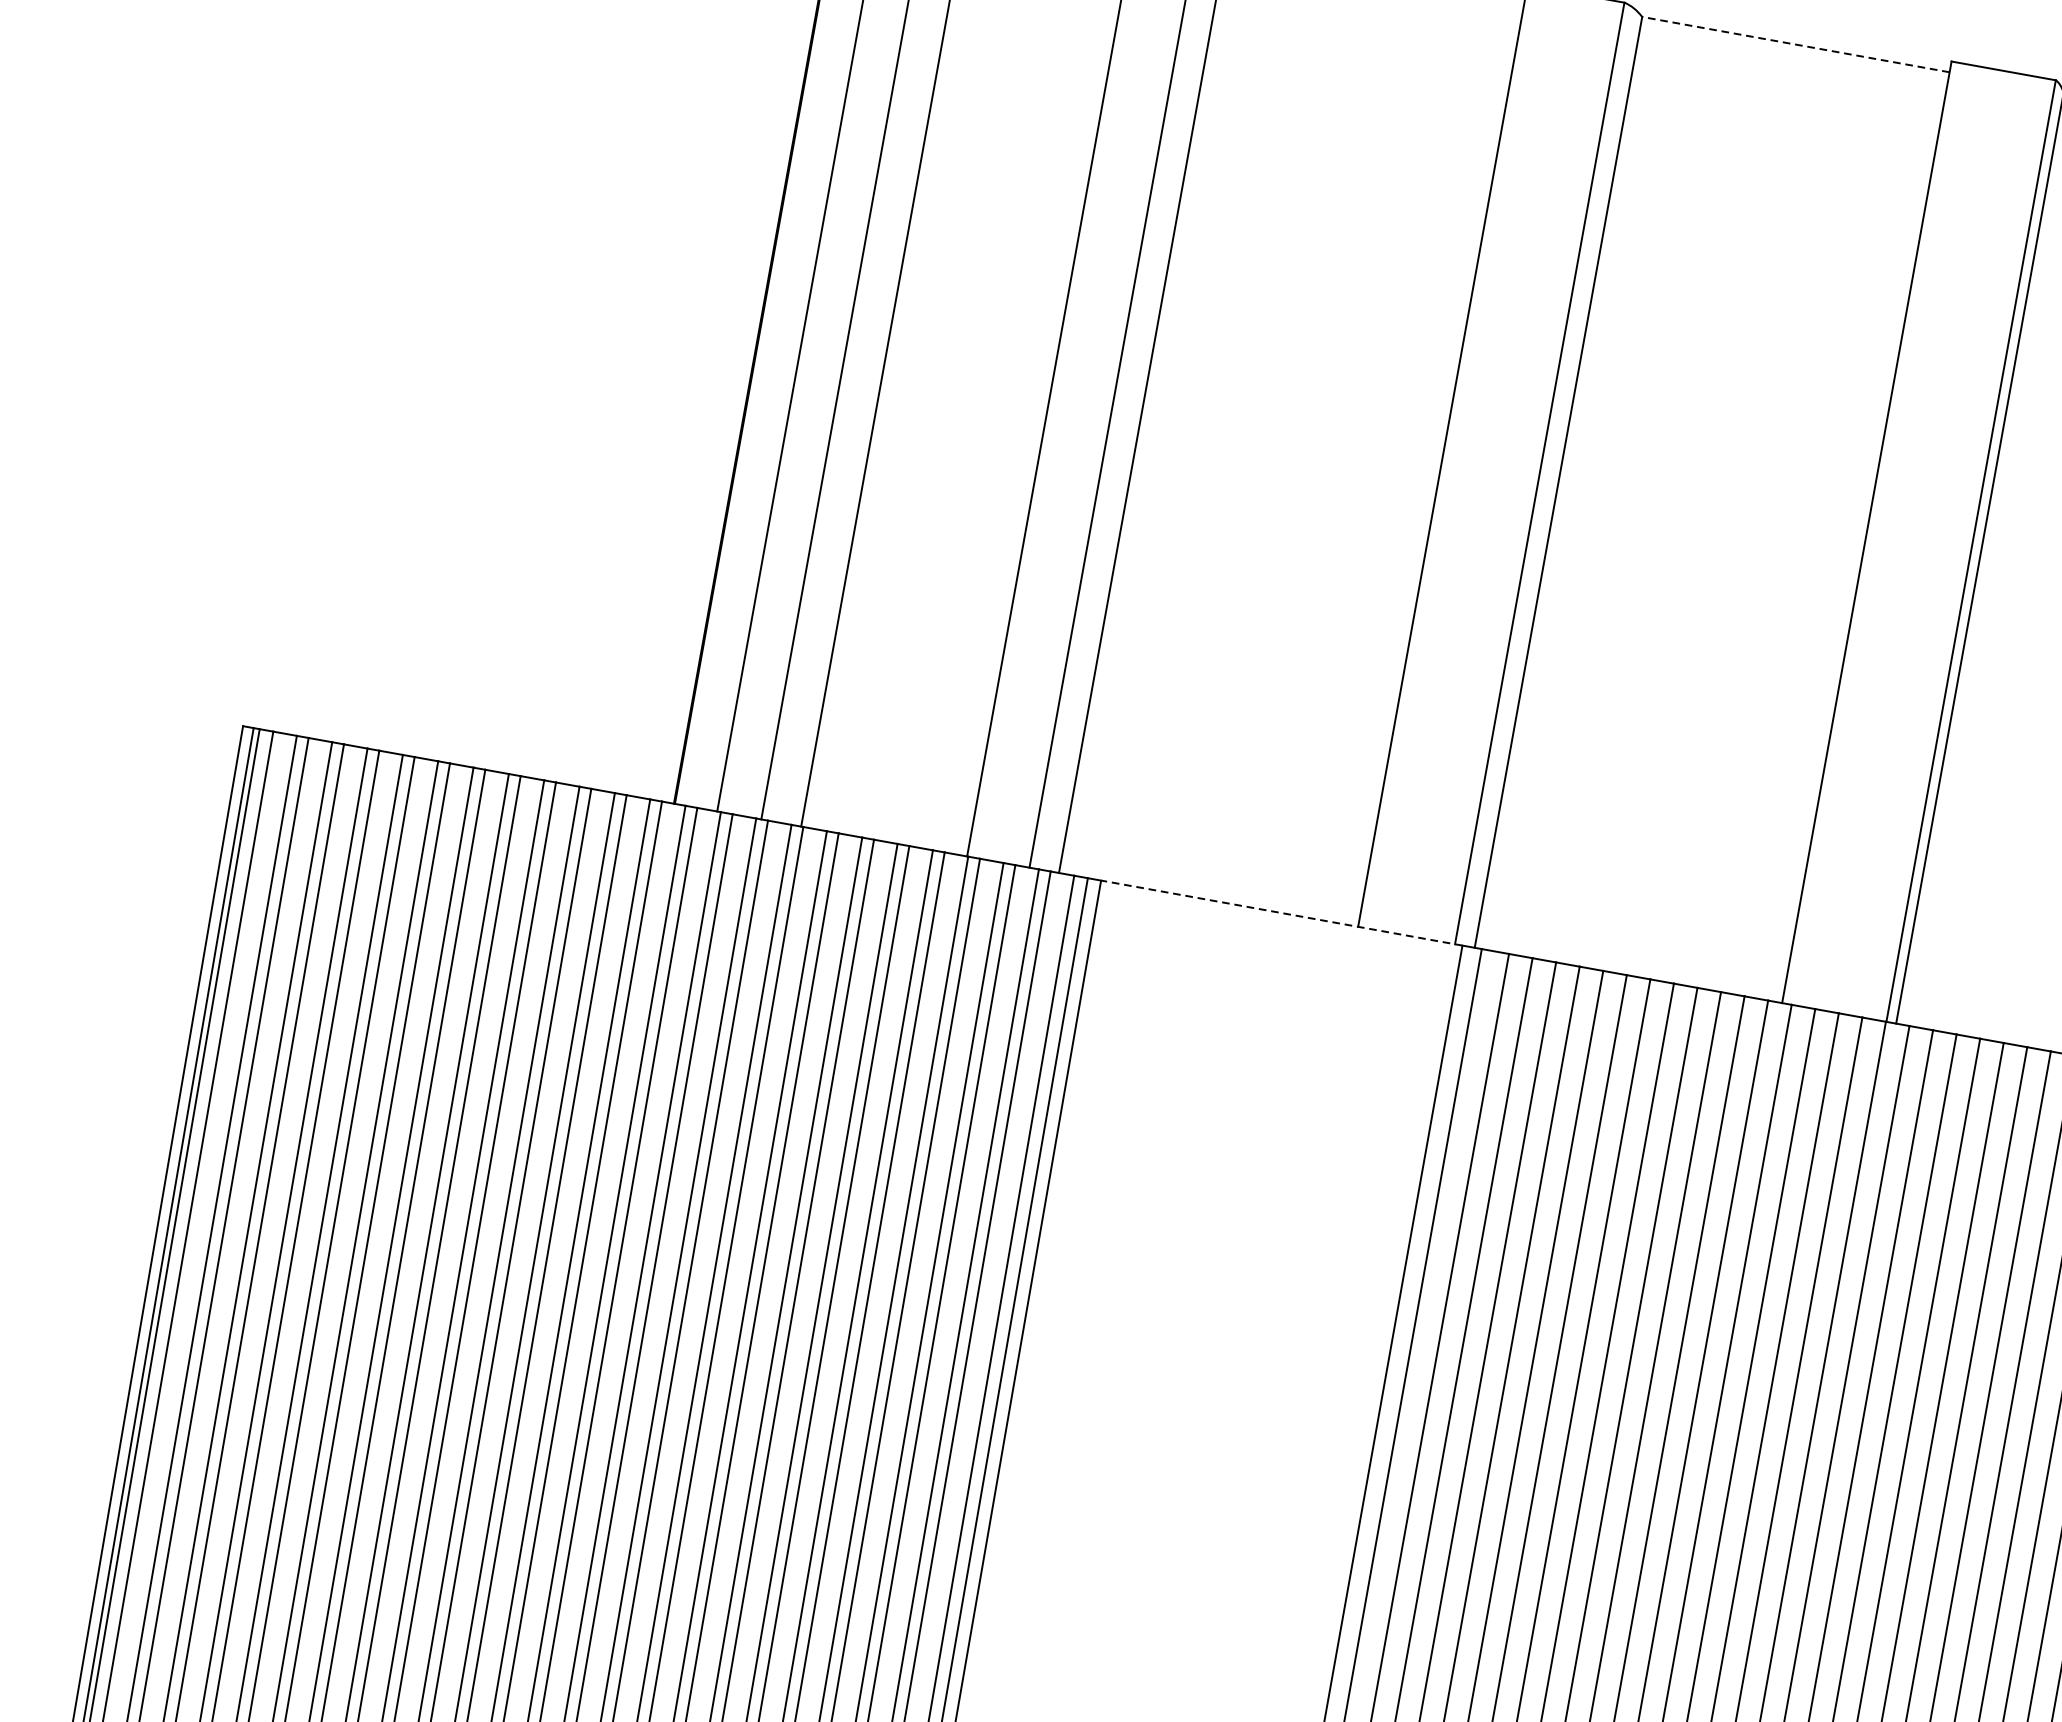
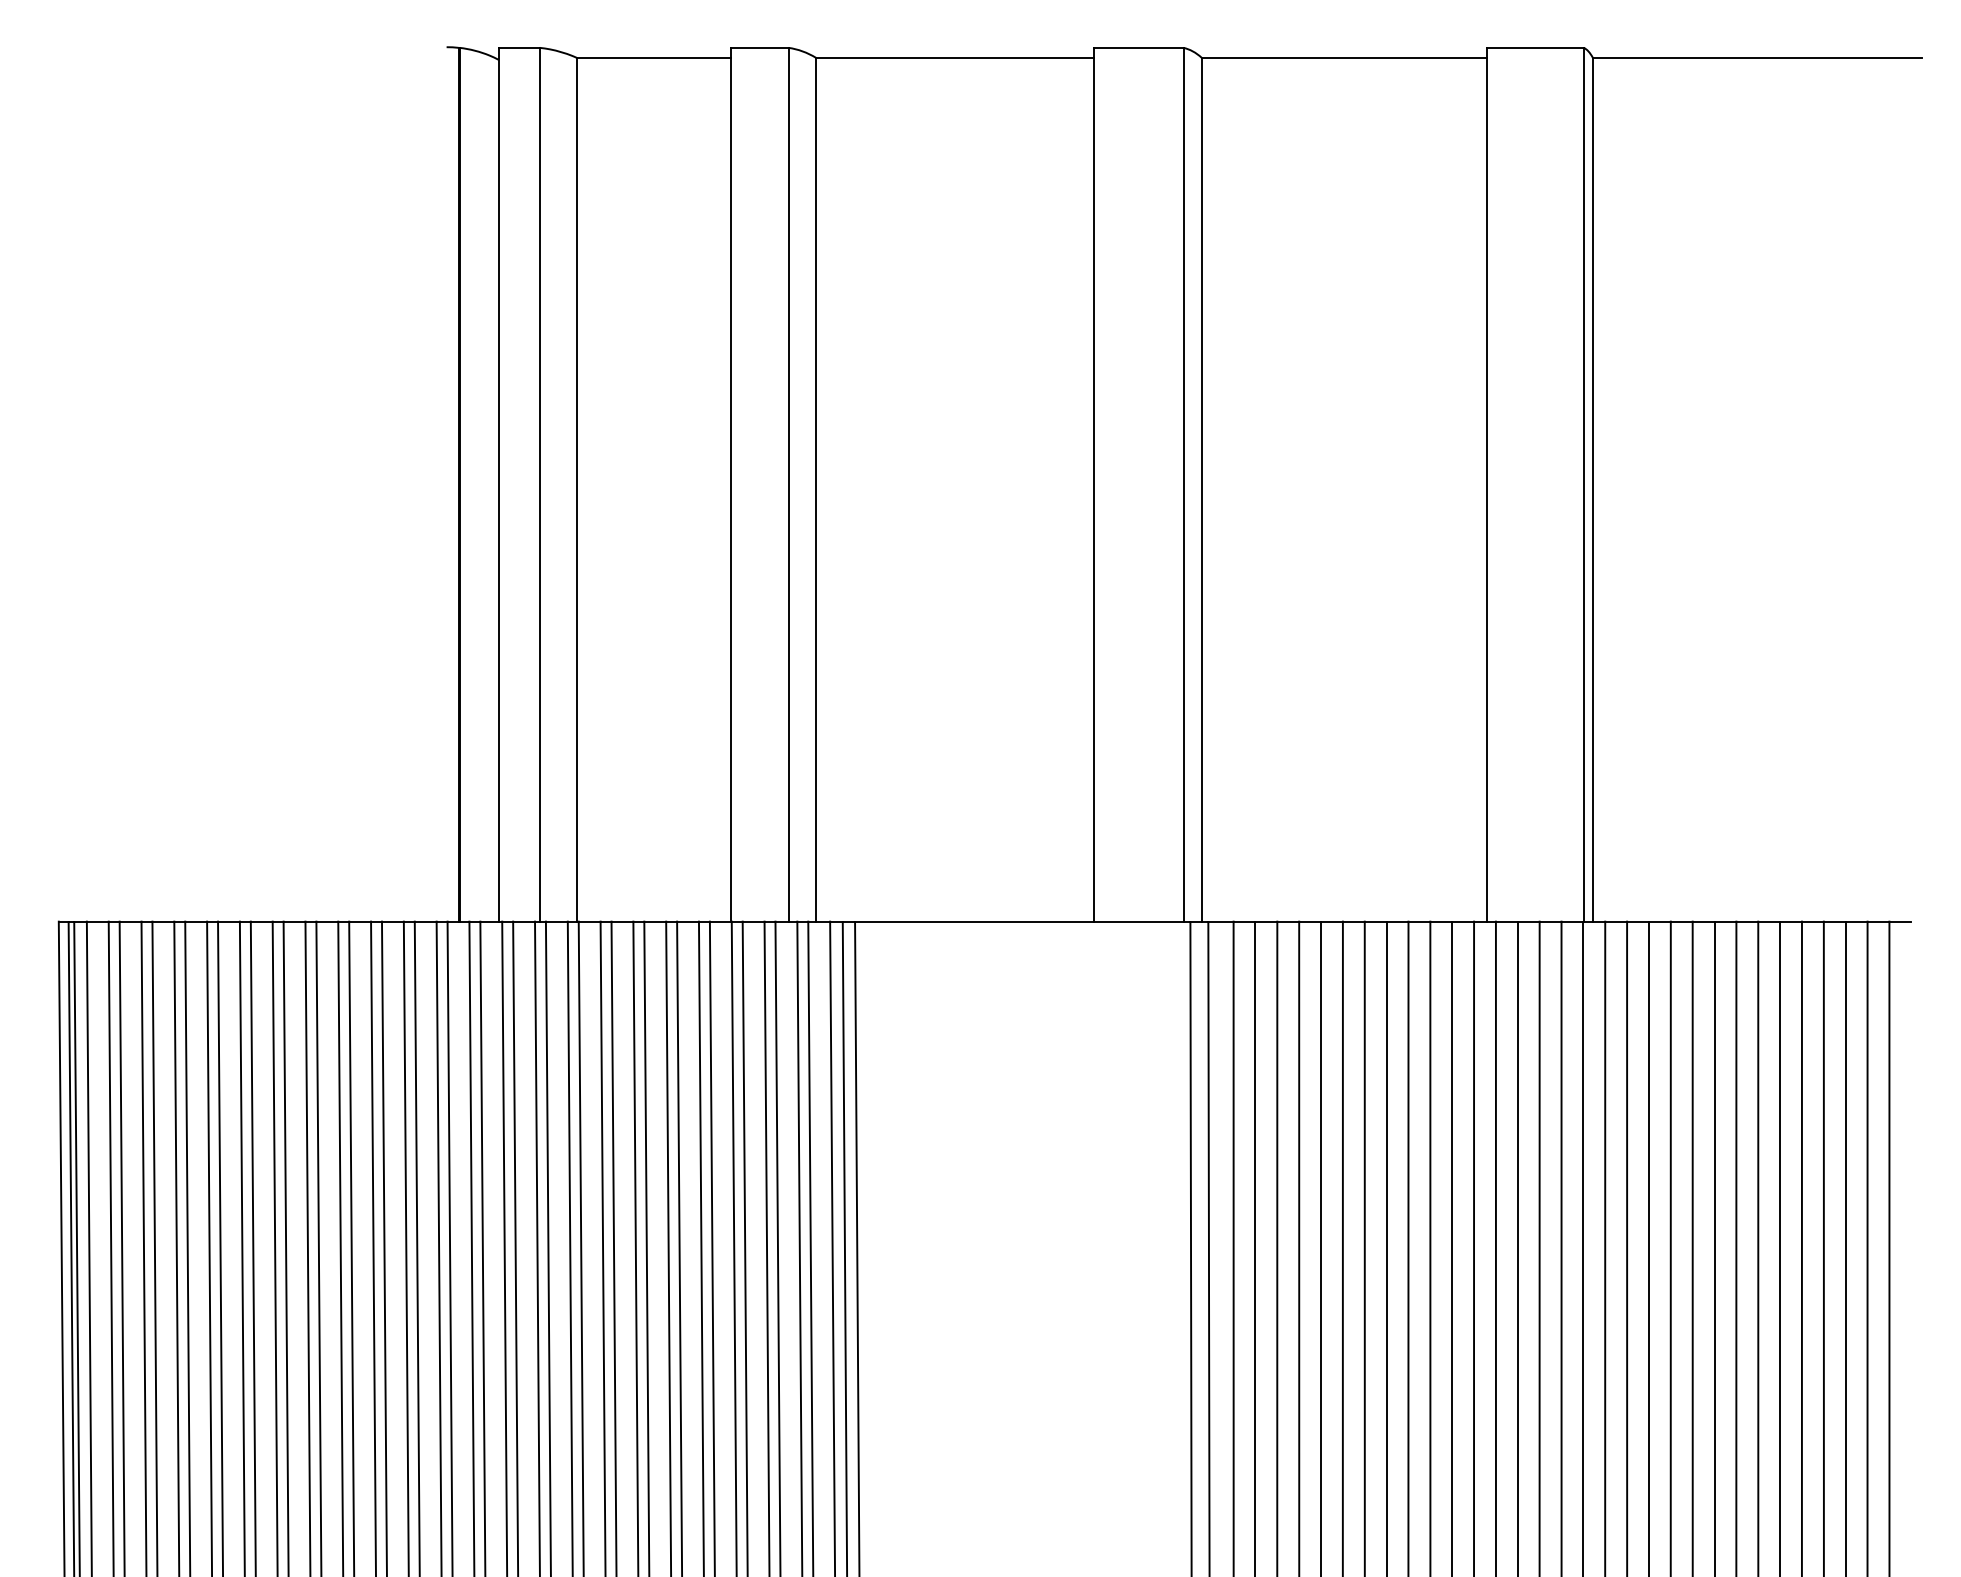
line: (1796, 44) -> (1344, 57), dashed -> solid
line: (1281, 912) -> (1022, 921), dashed -> solid

